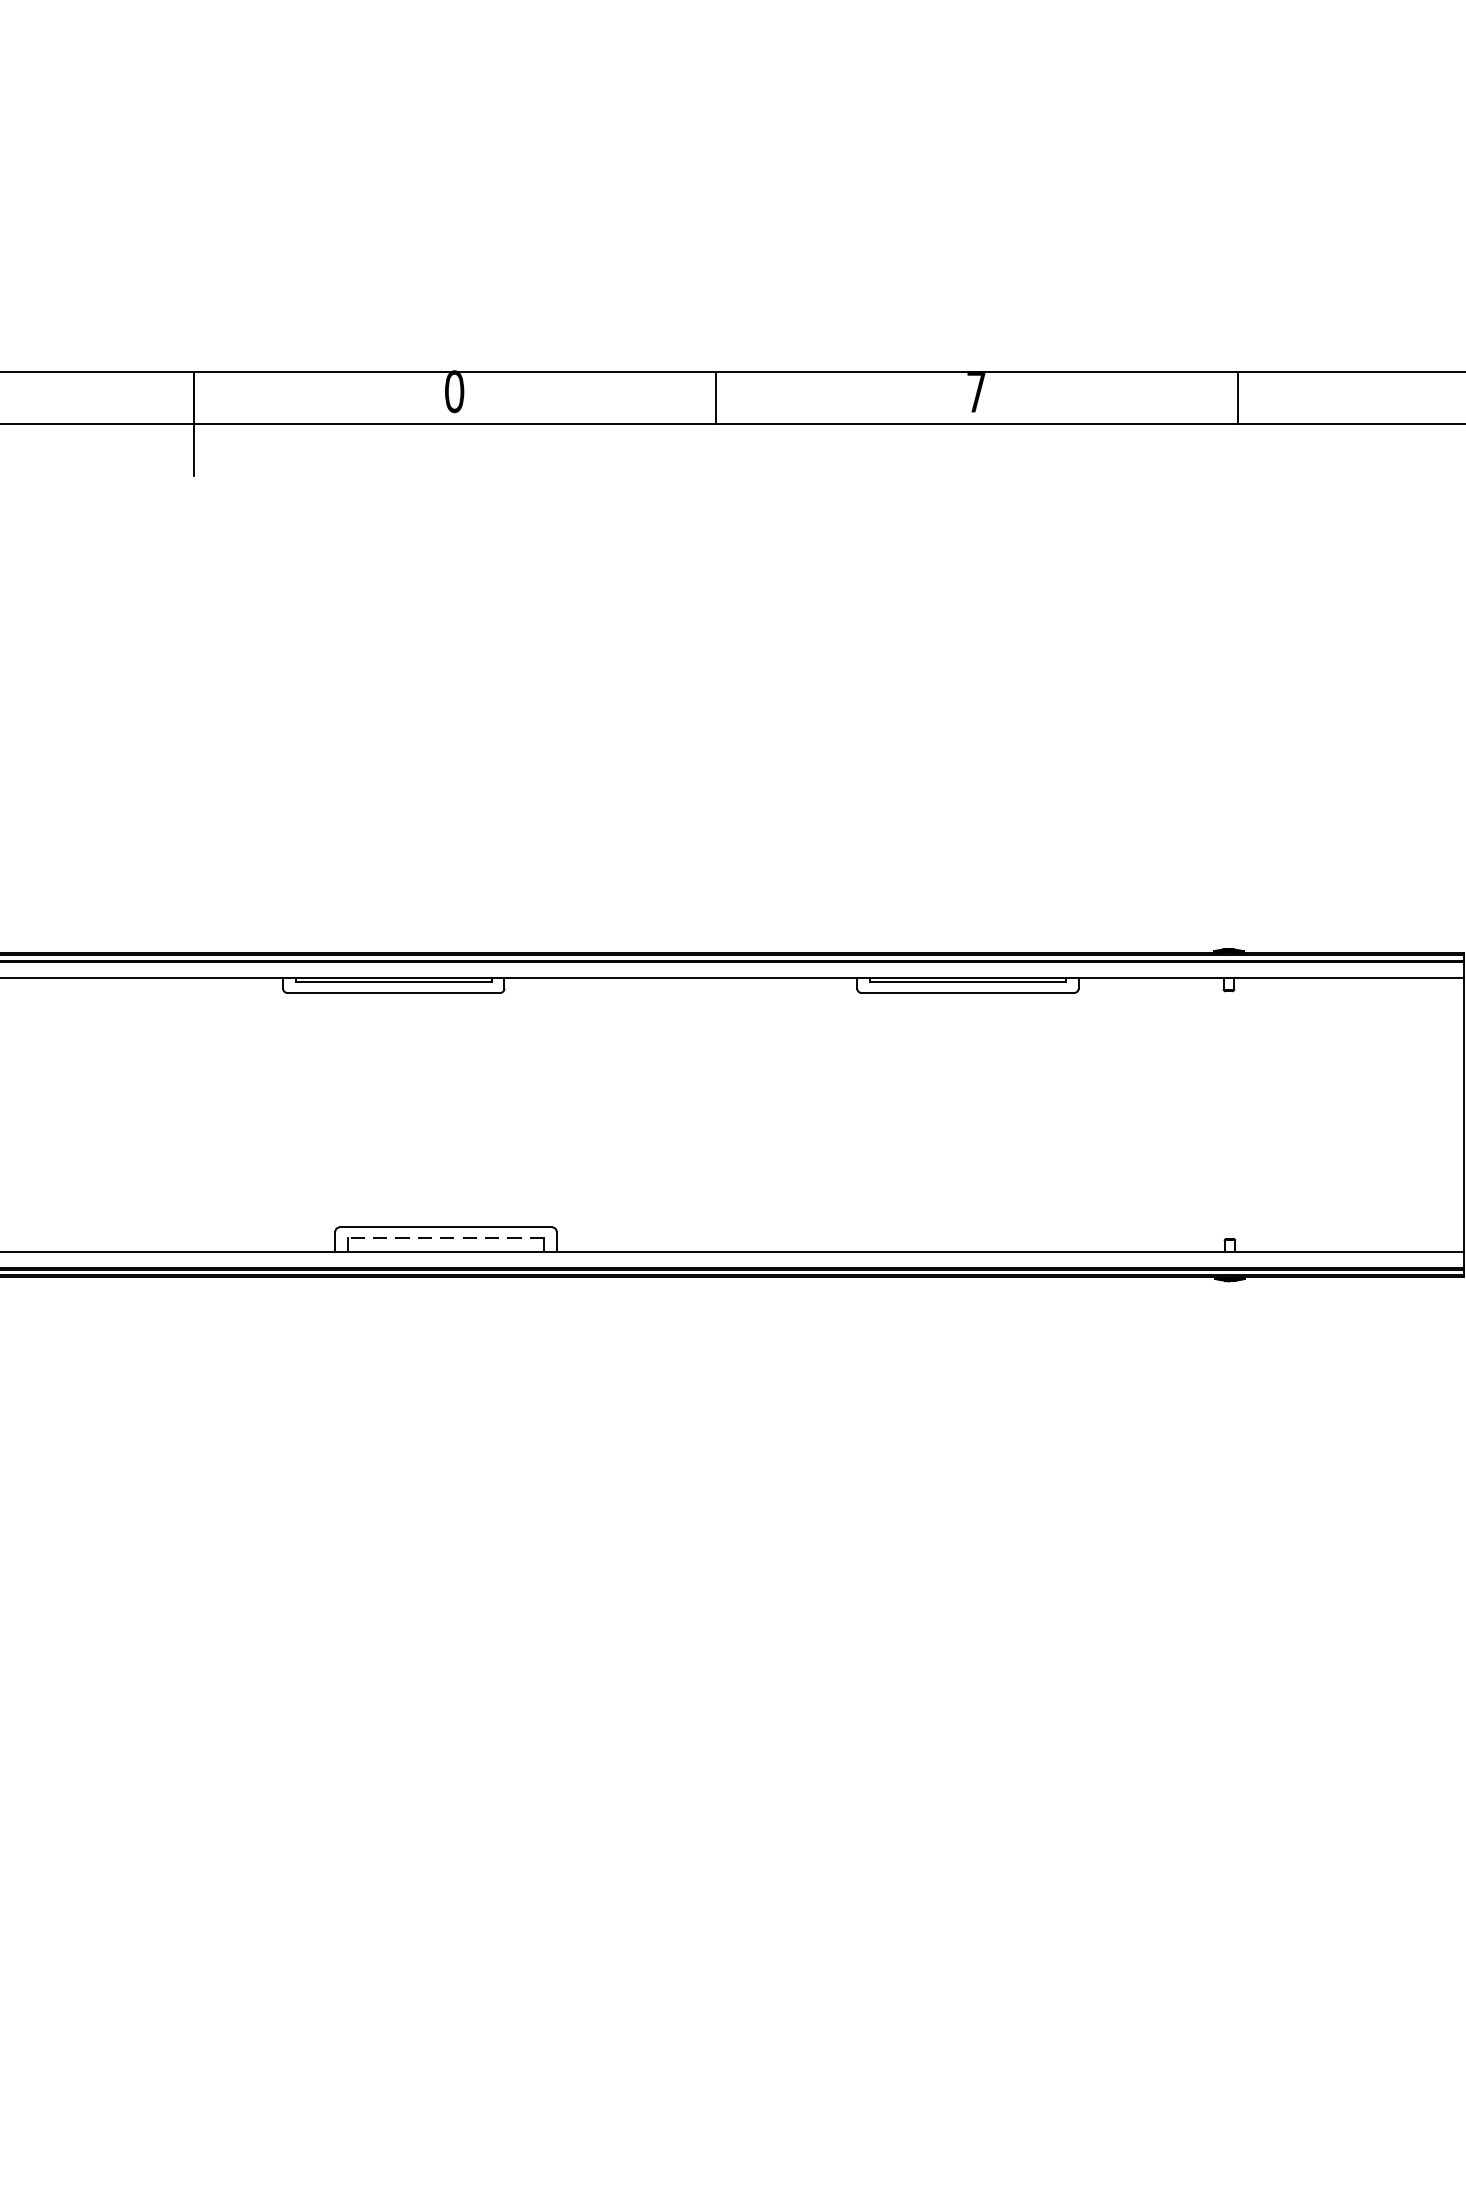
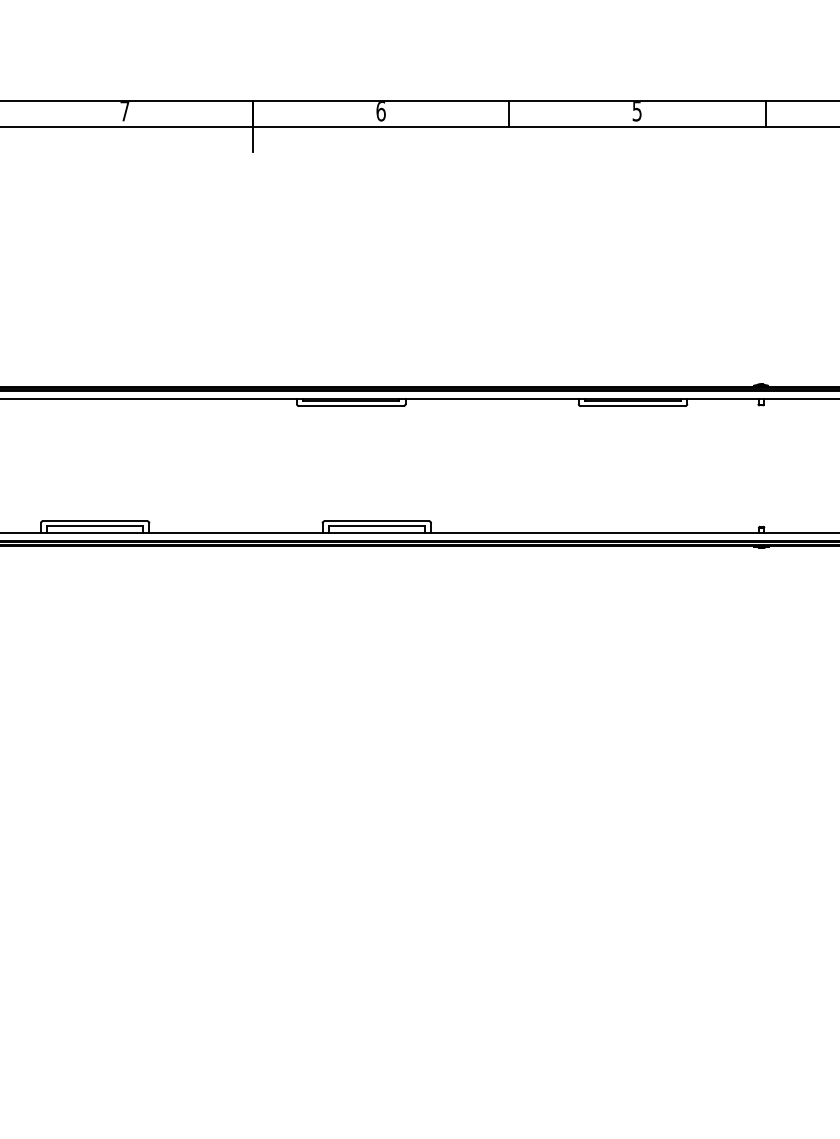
text: (453, 392) -> (380, 111), 0 -> 6
text: (974, 392) -> (636, 111), 7 -> 5
line: (445, 1238) -> (376, 526), dashed -> solid

